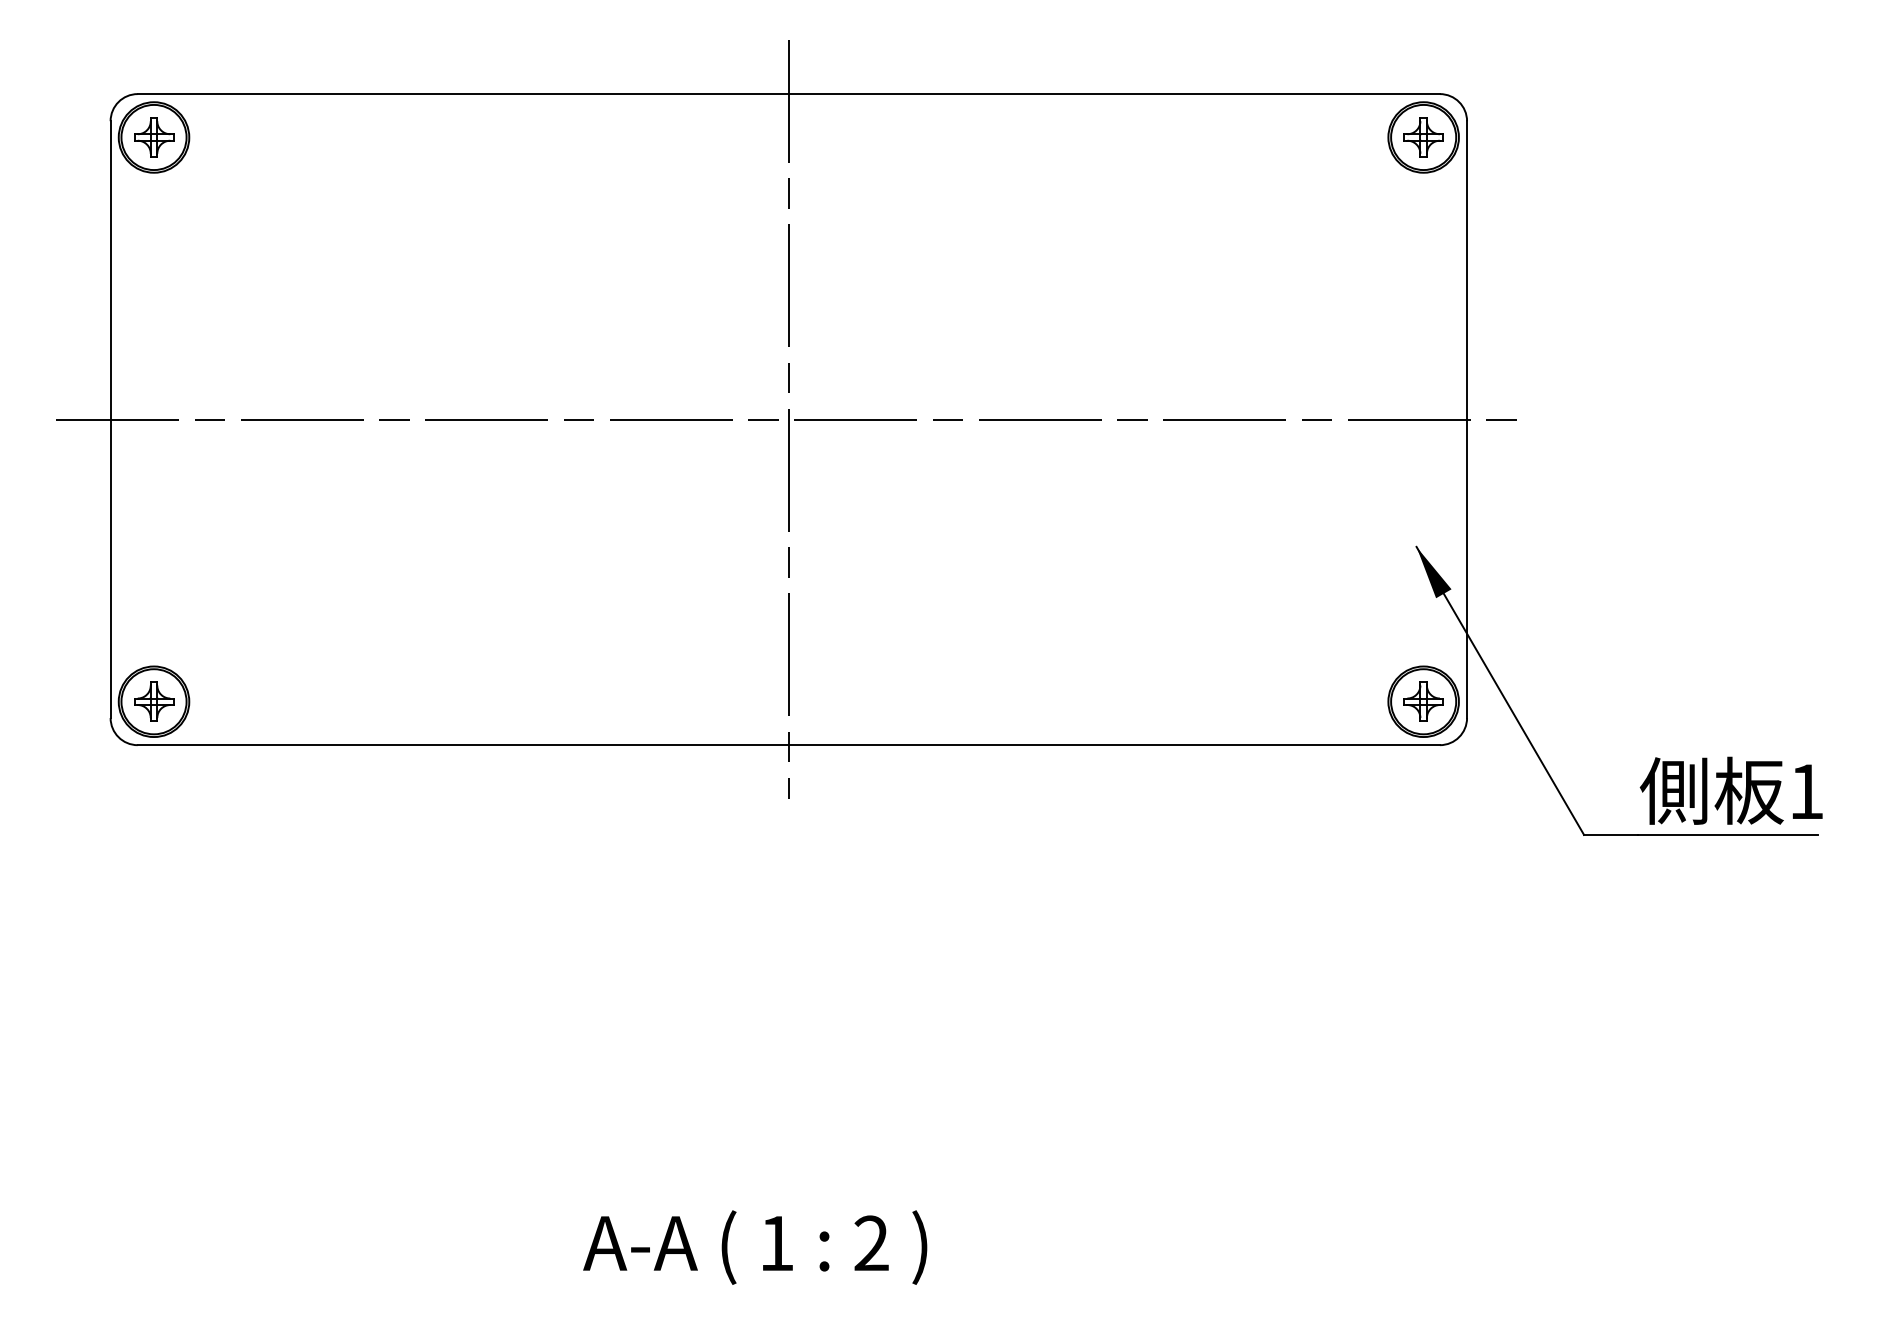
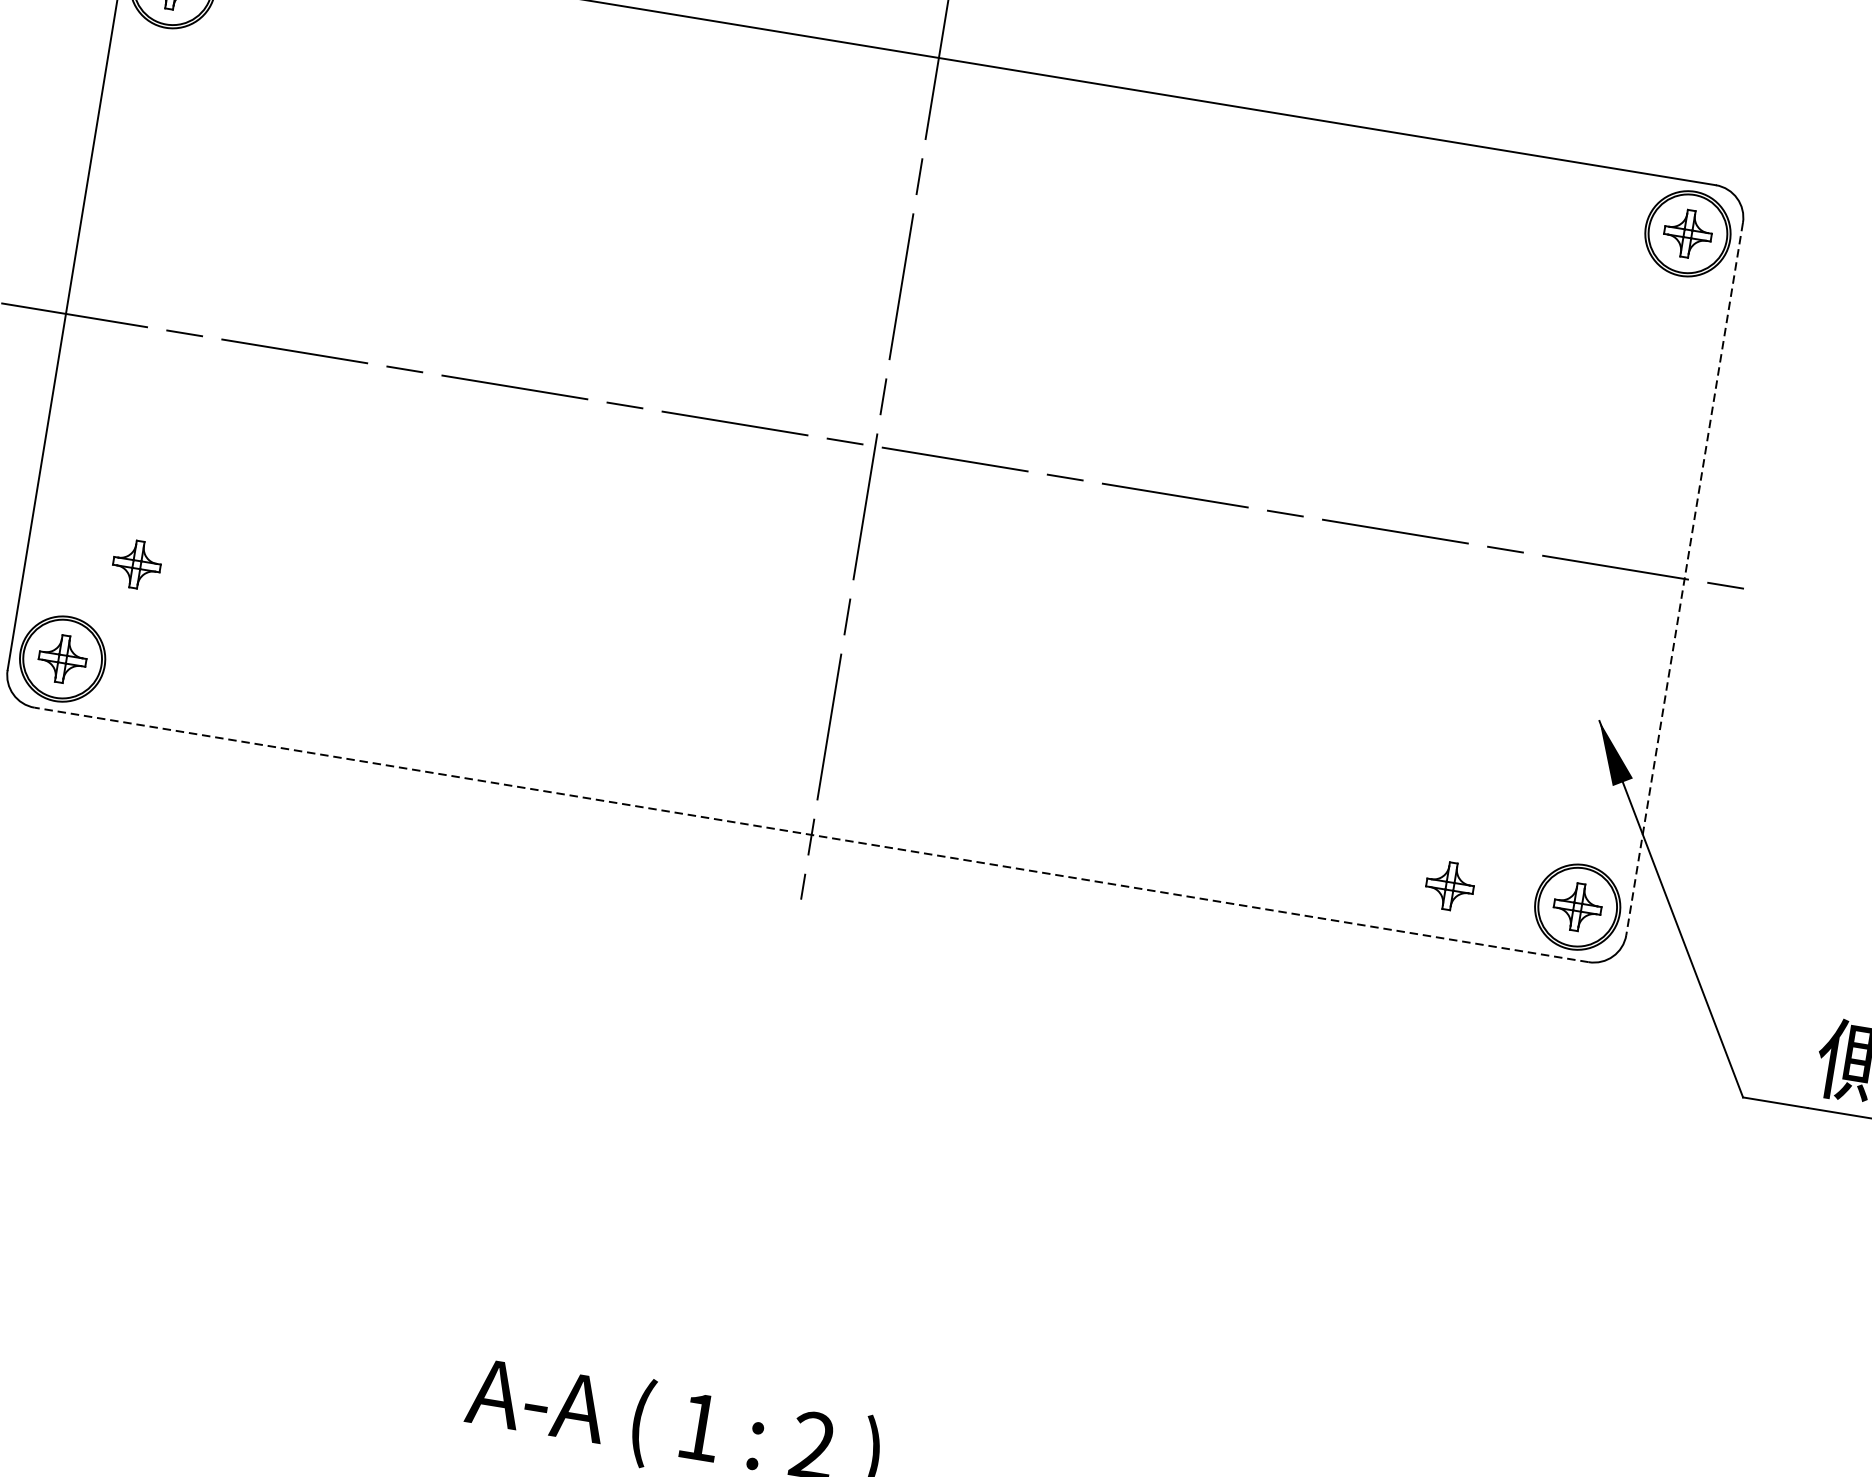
line: (1467, 420) -> (1684, 580), solid -> dashed
part: (202, 614) -> (137, 564), added
part: (1316, 701) -> (1449, 885), added
line: (788, 745) -> (811, 835), solid -> dashed

